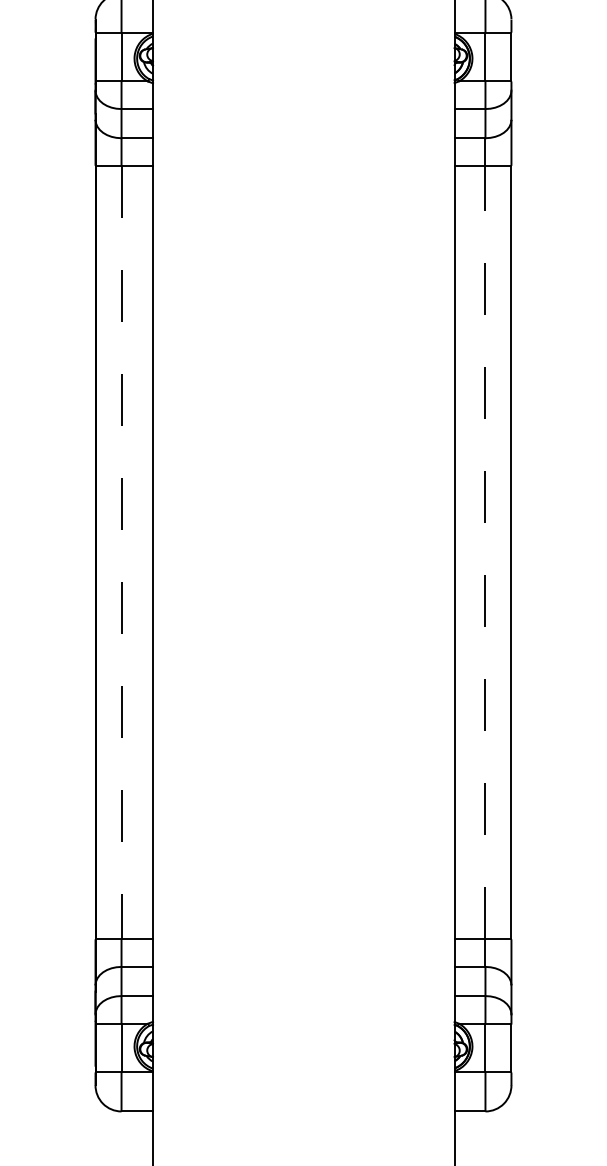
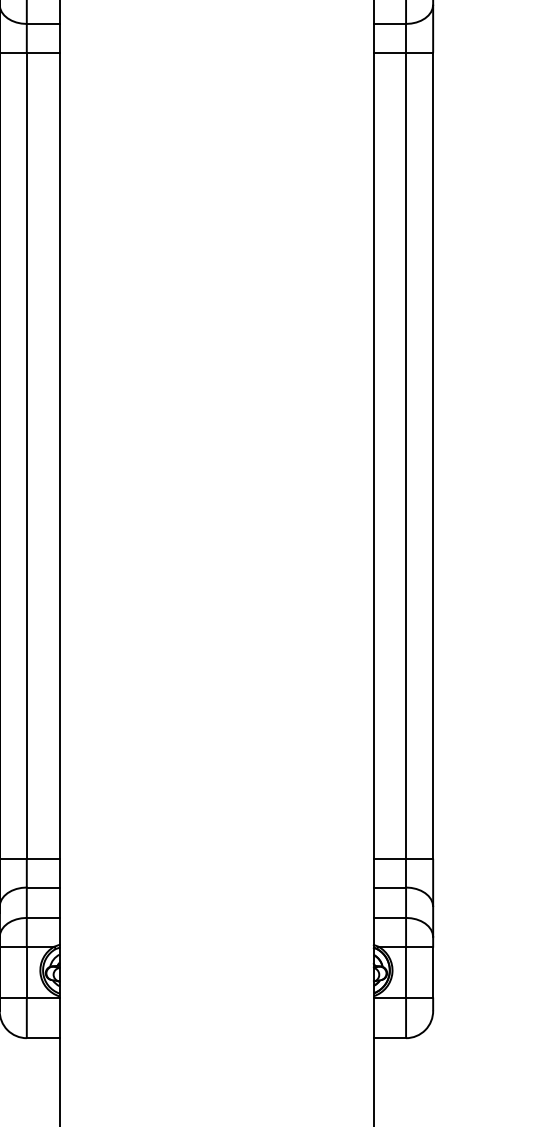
line: (121, 552) -> (26, 455), dashed -> solid
line: (485, 552) -> (406, 455), dashed -> solid

